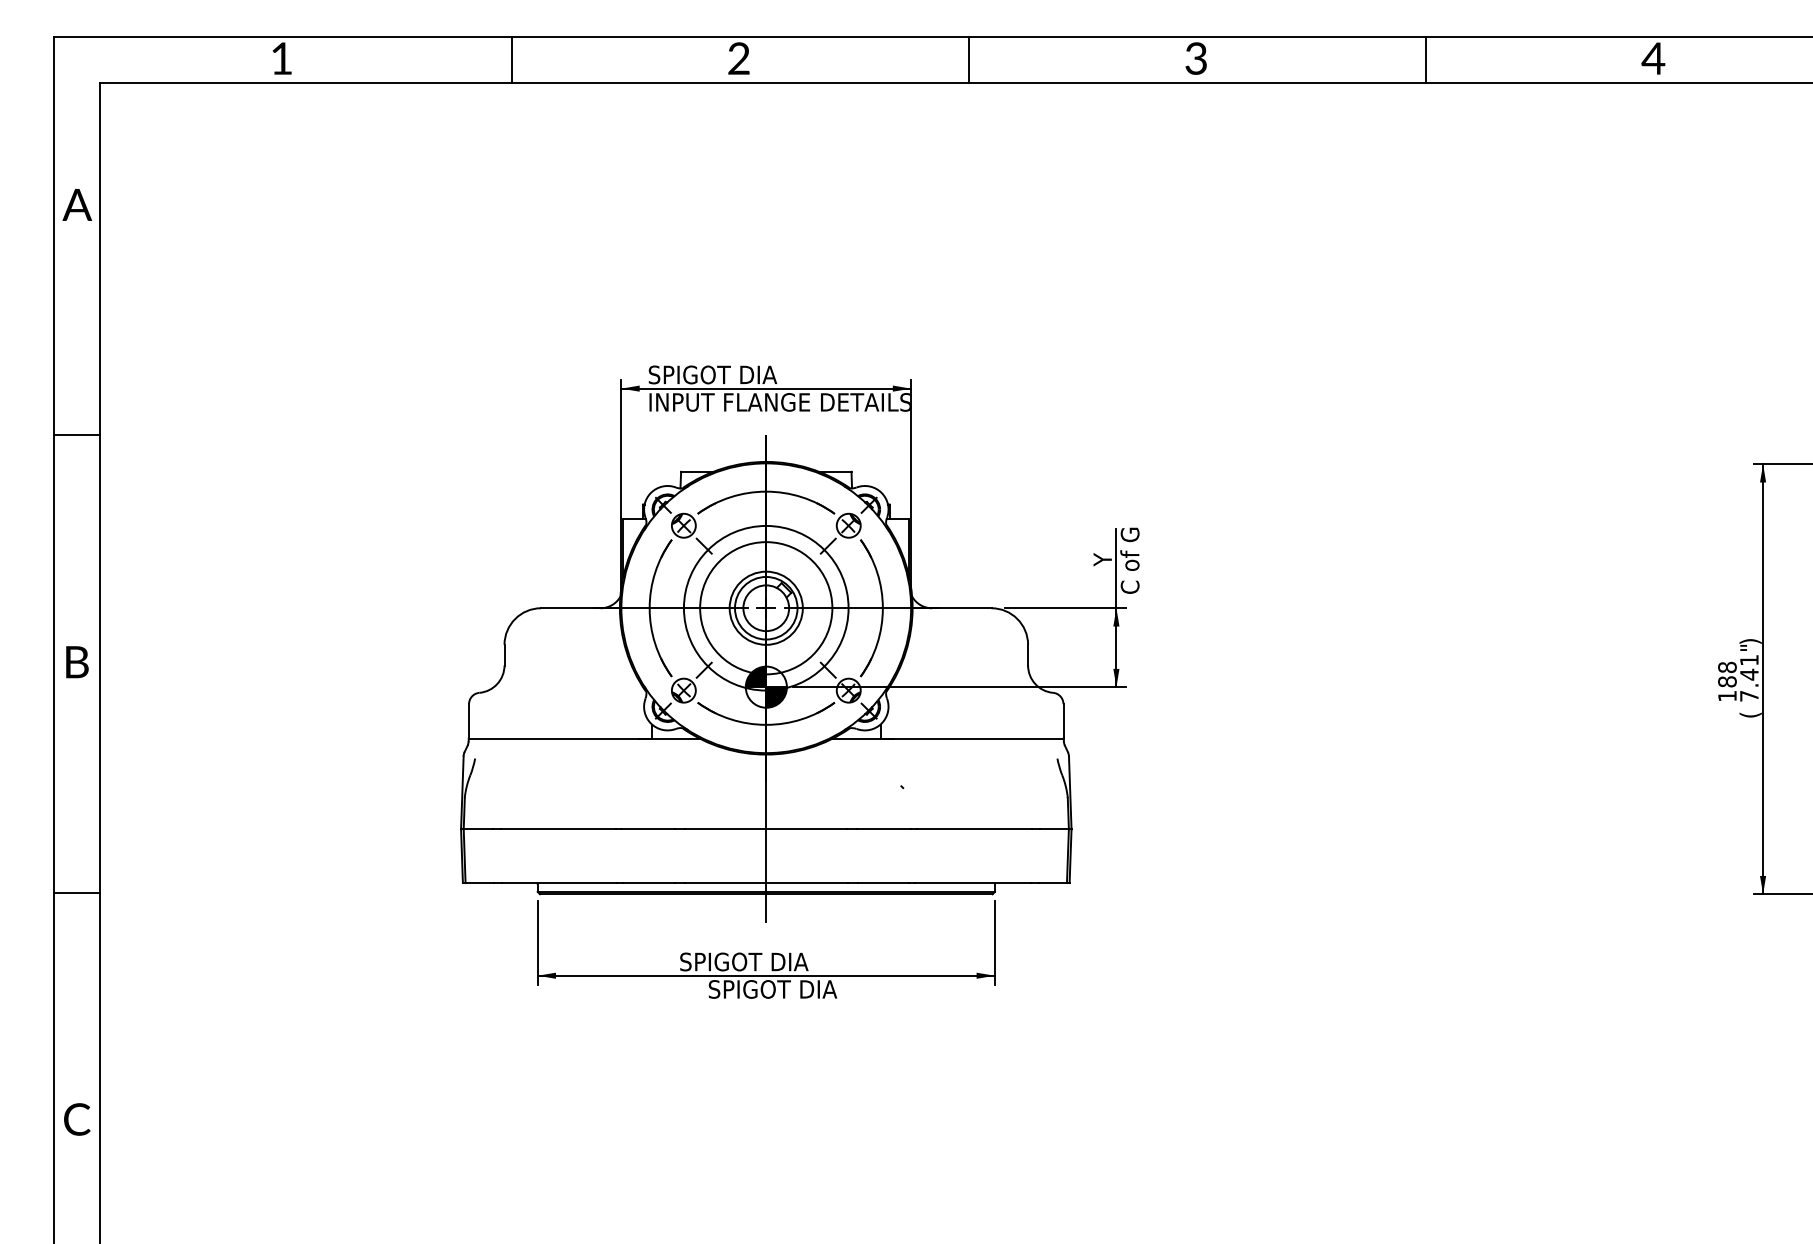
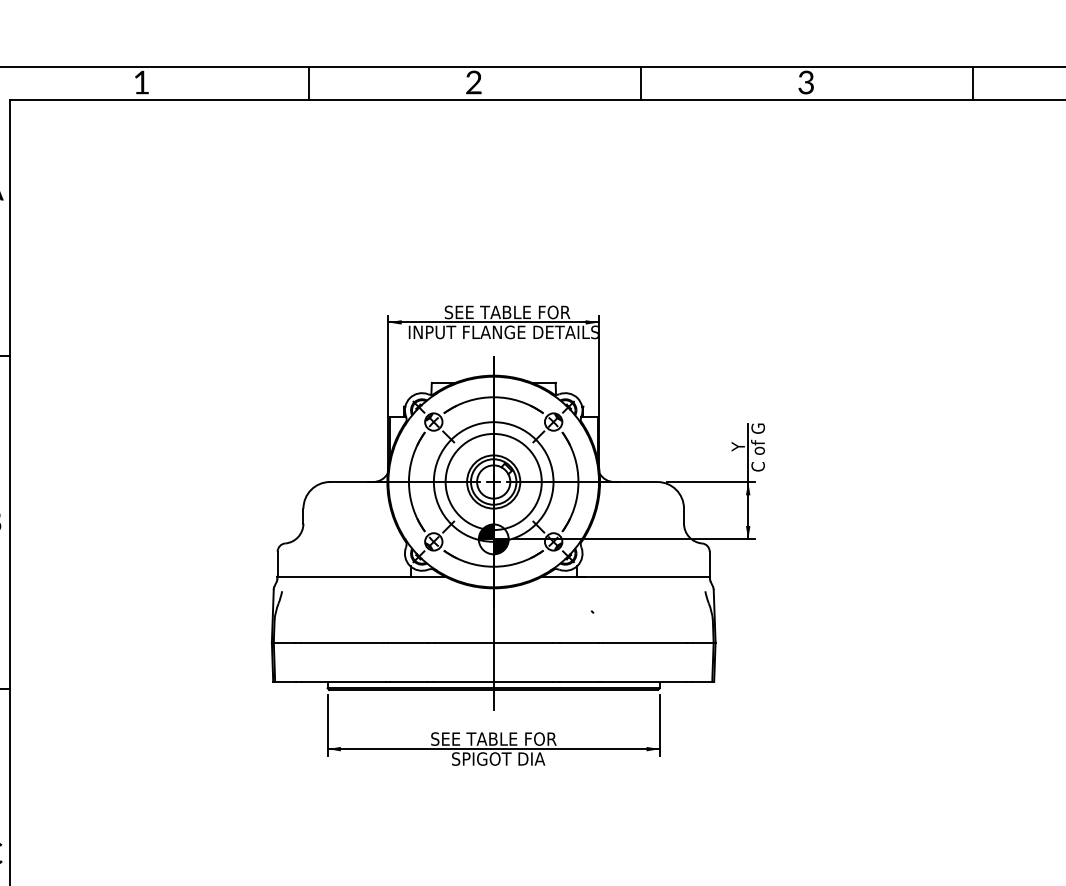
text: (759, 374) -> (488, 312), SPIGOT DIA -> SEE TABLE FOR
text: (774, 961) -> (499, 738), SPIGOT DIA -> SEE TABLE FOR

